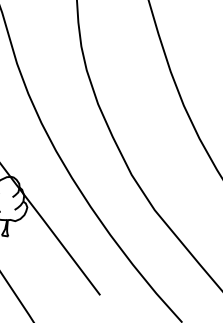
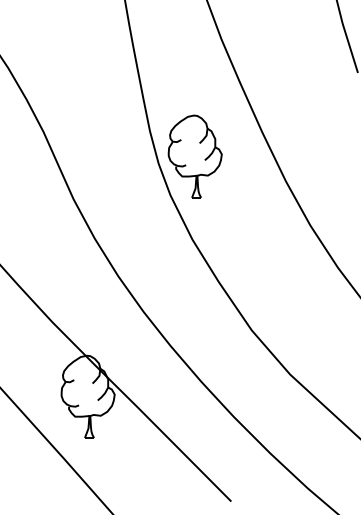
part: (107, 44) -> (194, 156), added

